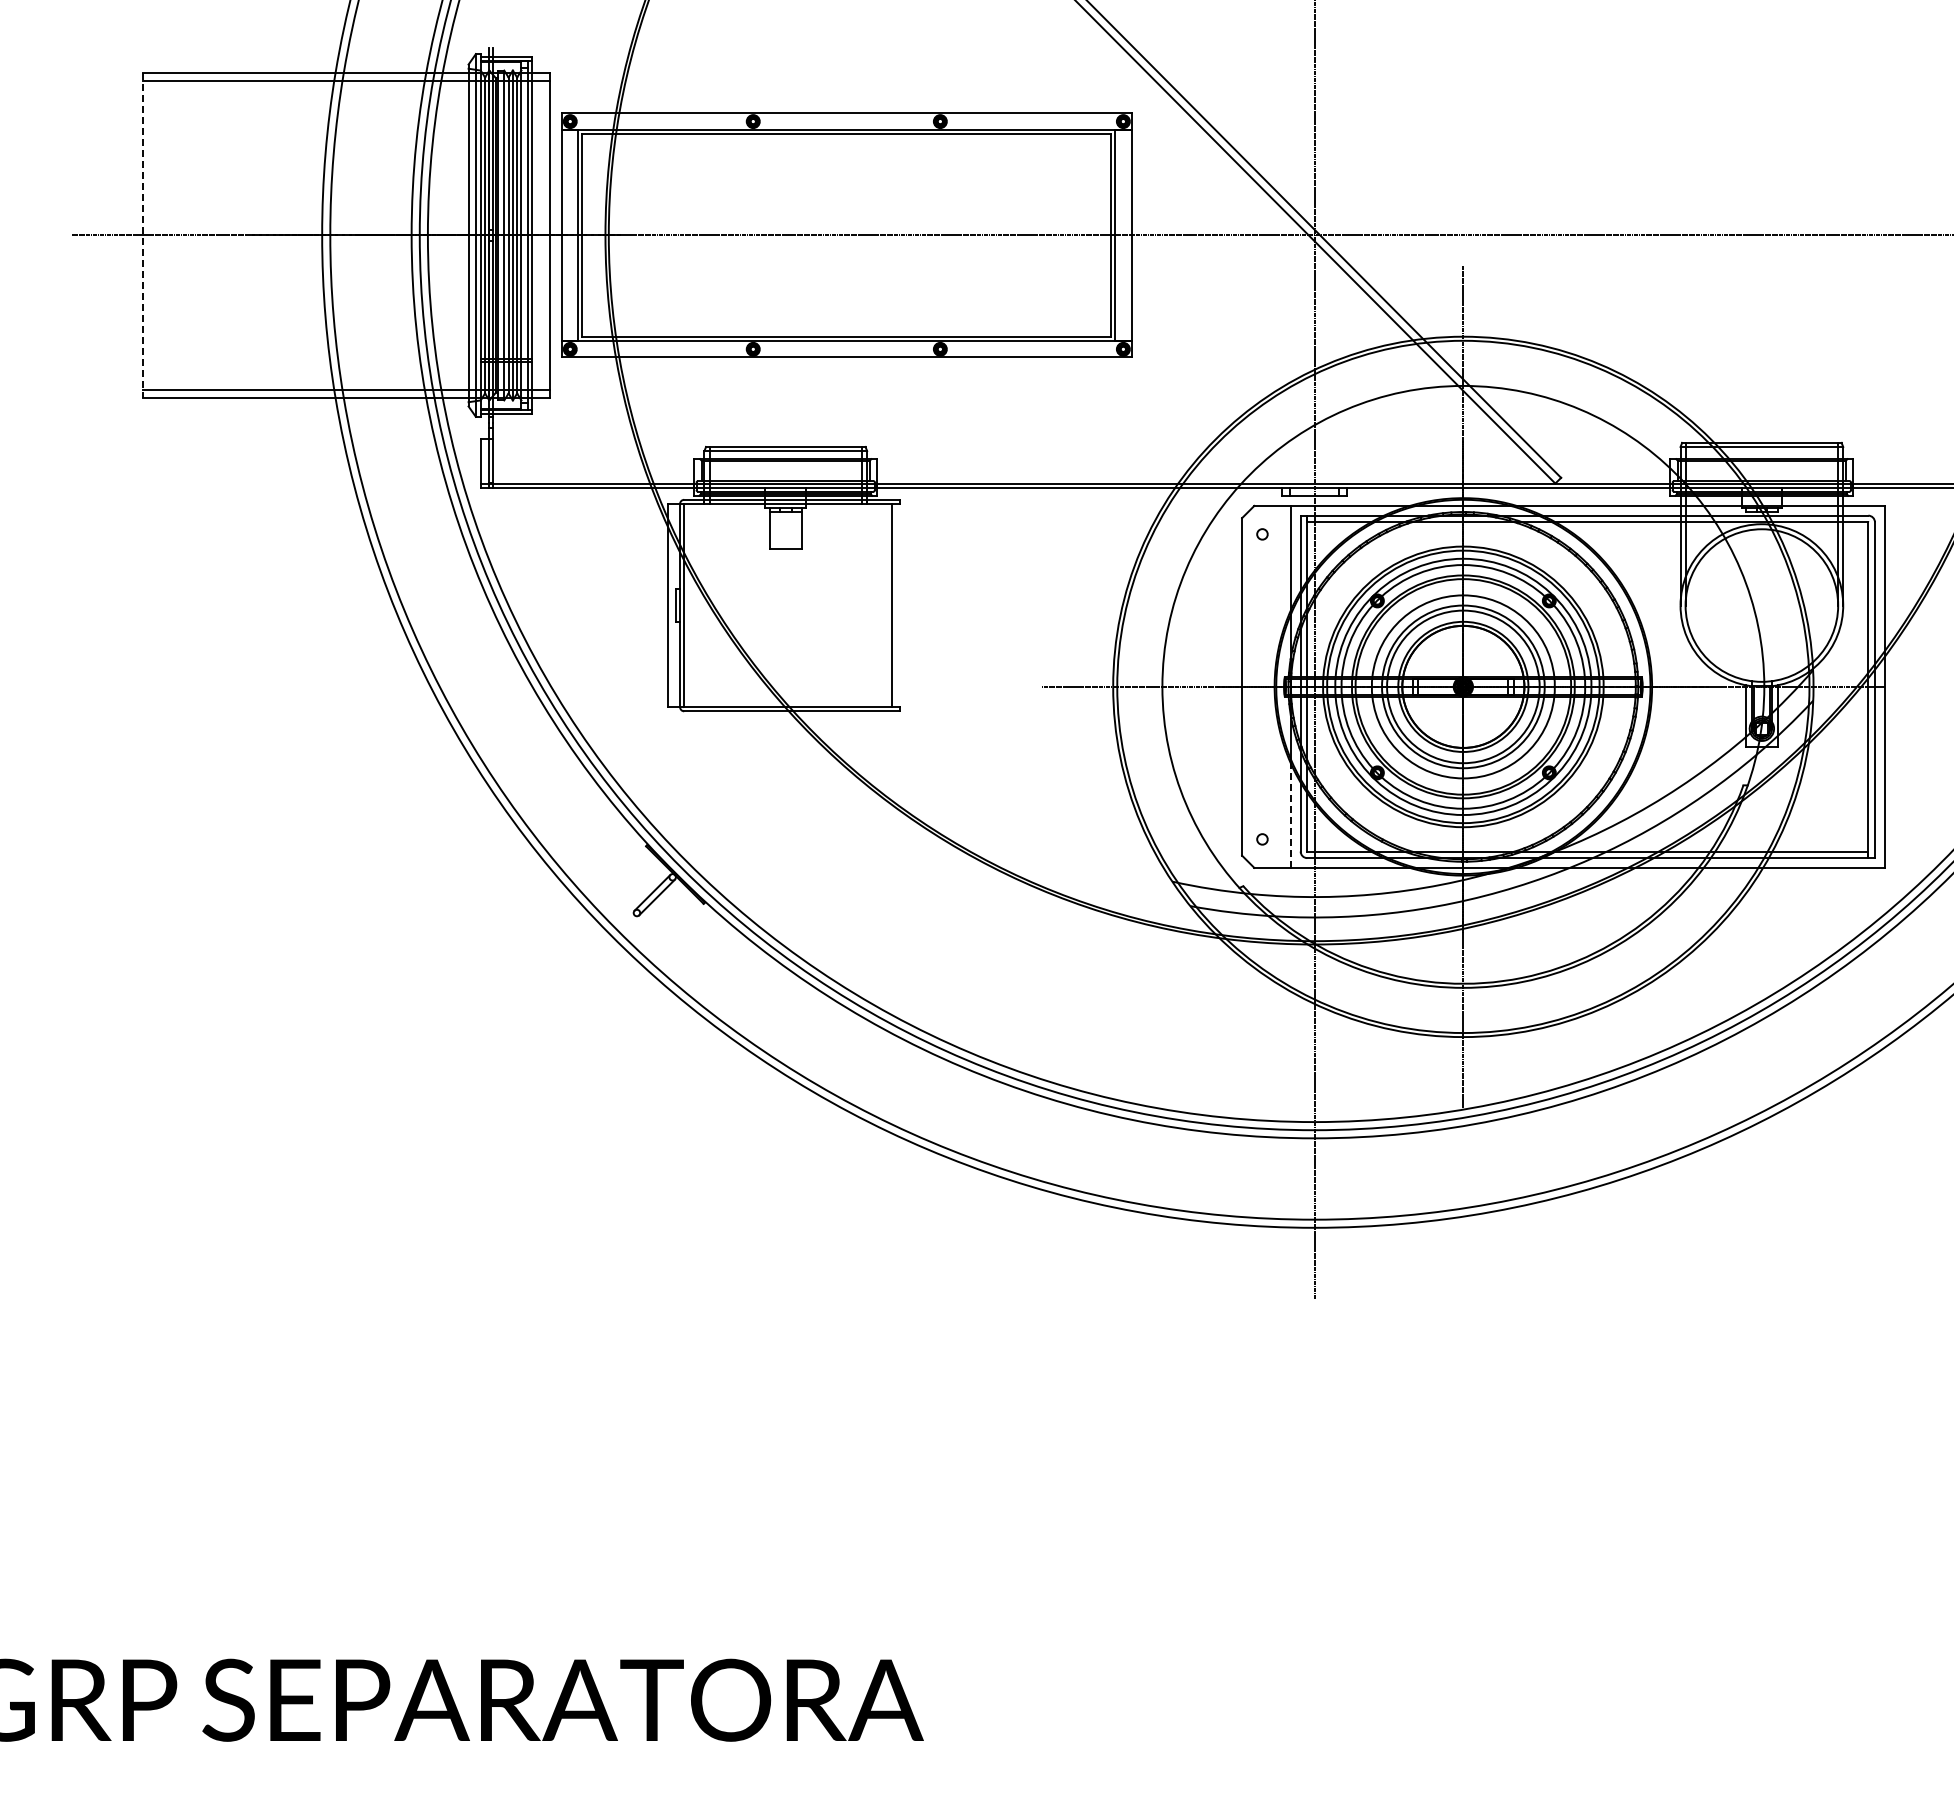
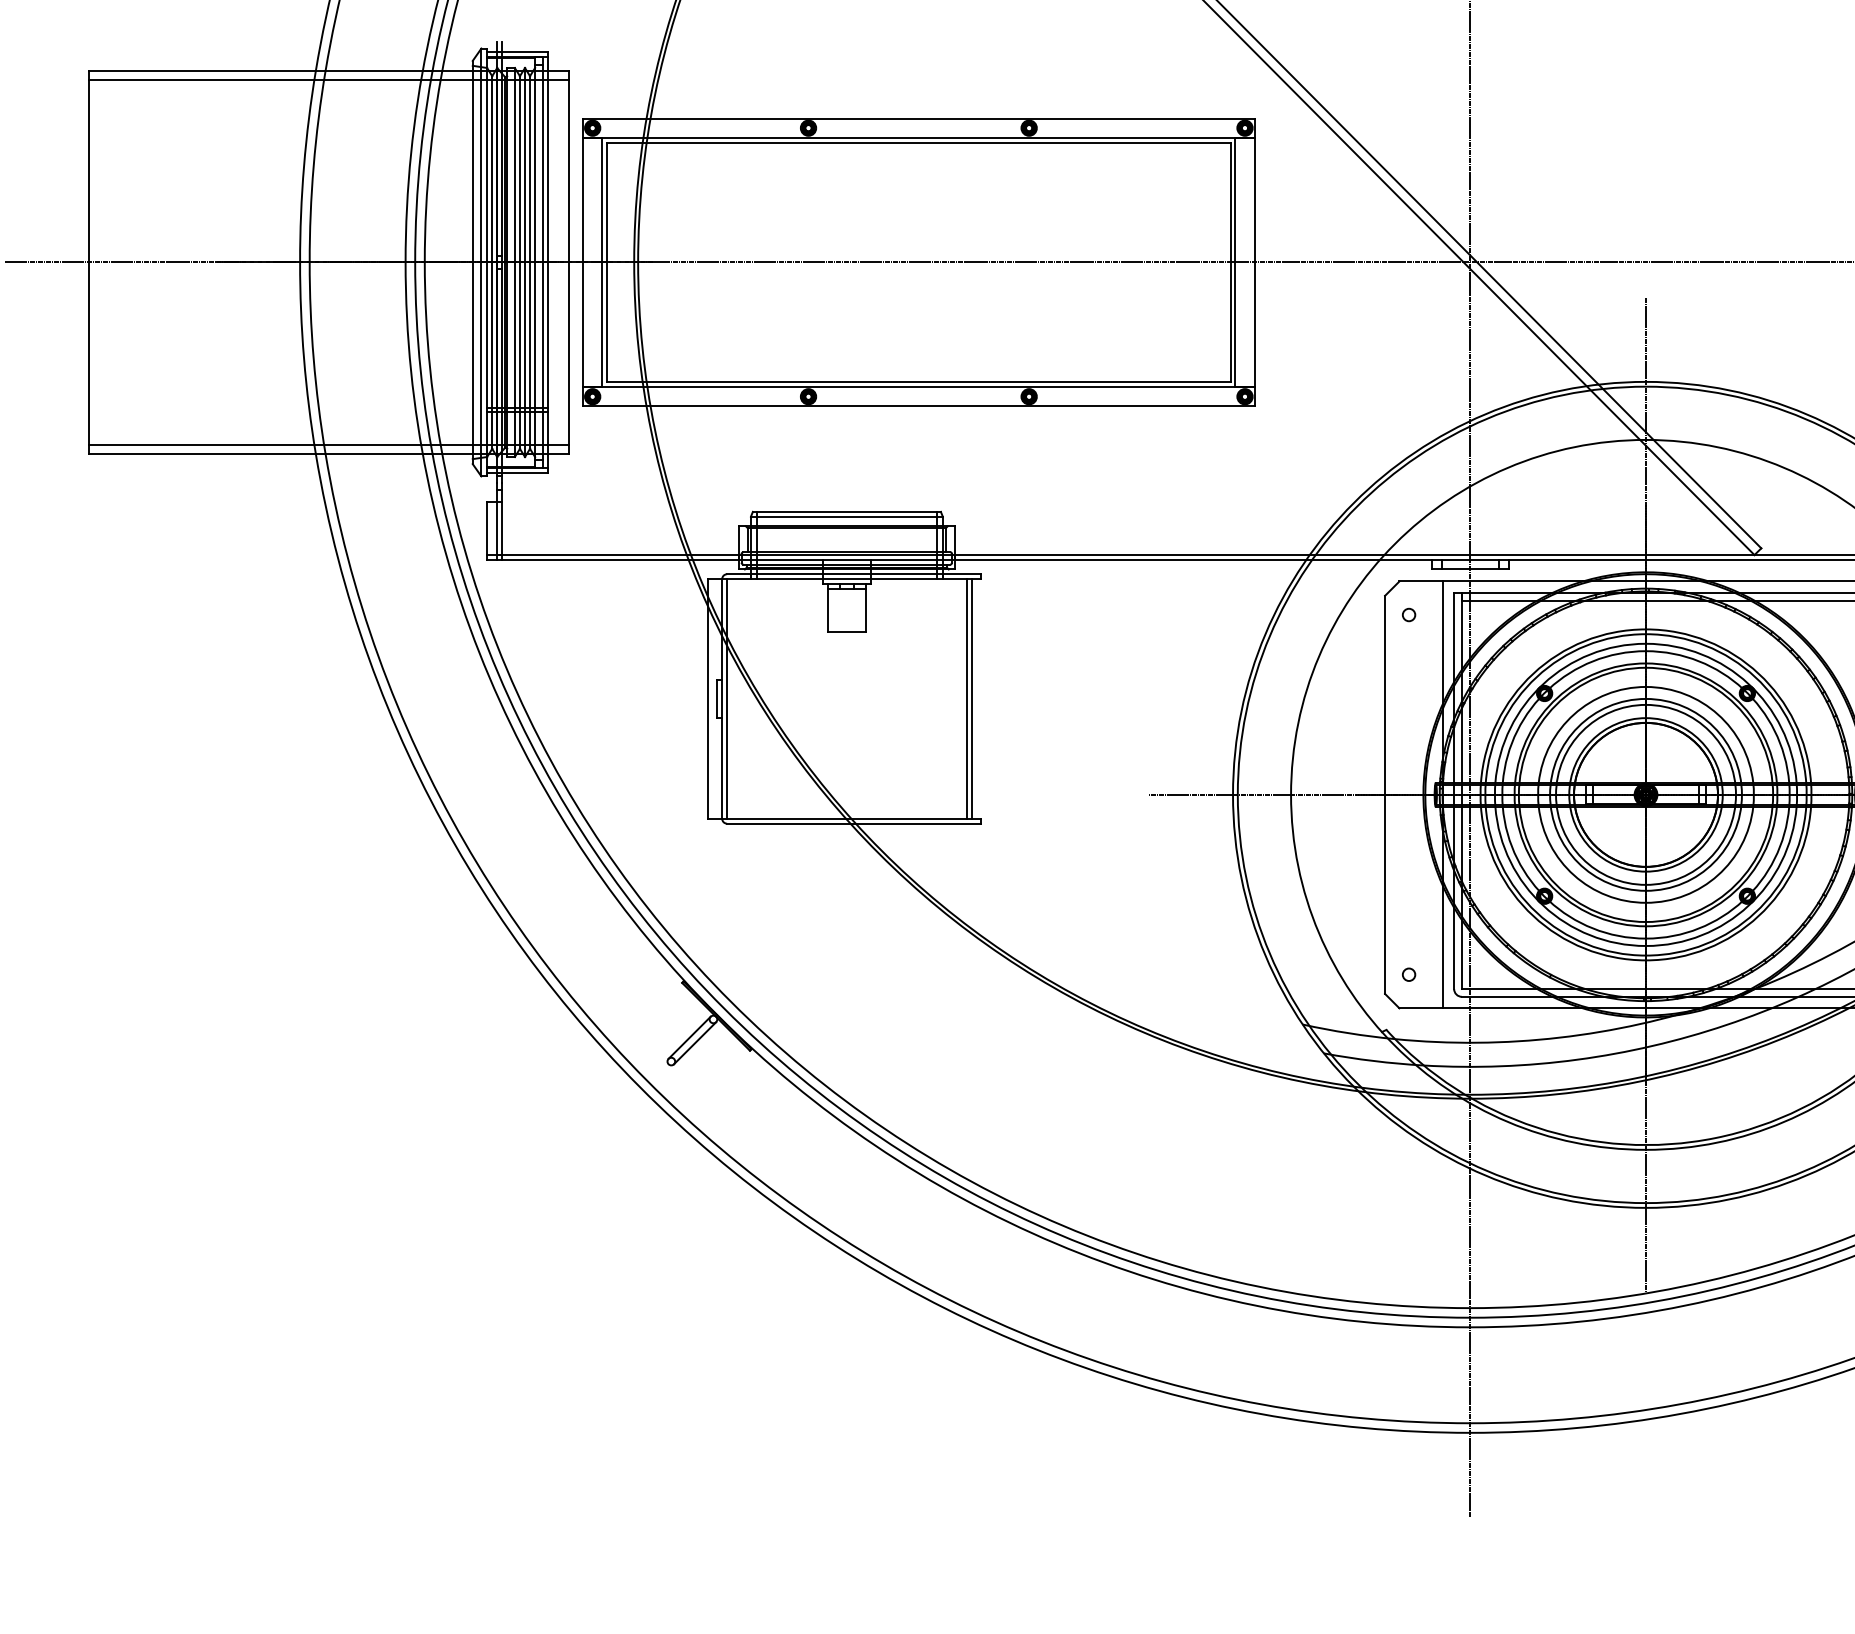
line: (143, 235) -> (89, 262), dashed -> solid
line: (887, 605) -> (966, 698), added
line: (1290, 815) -> (1442, 946), dashed -> solid

